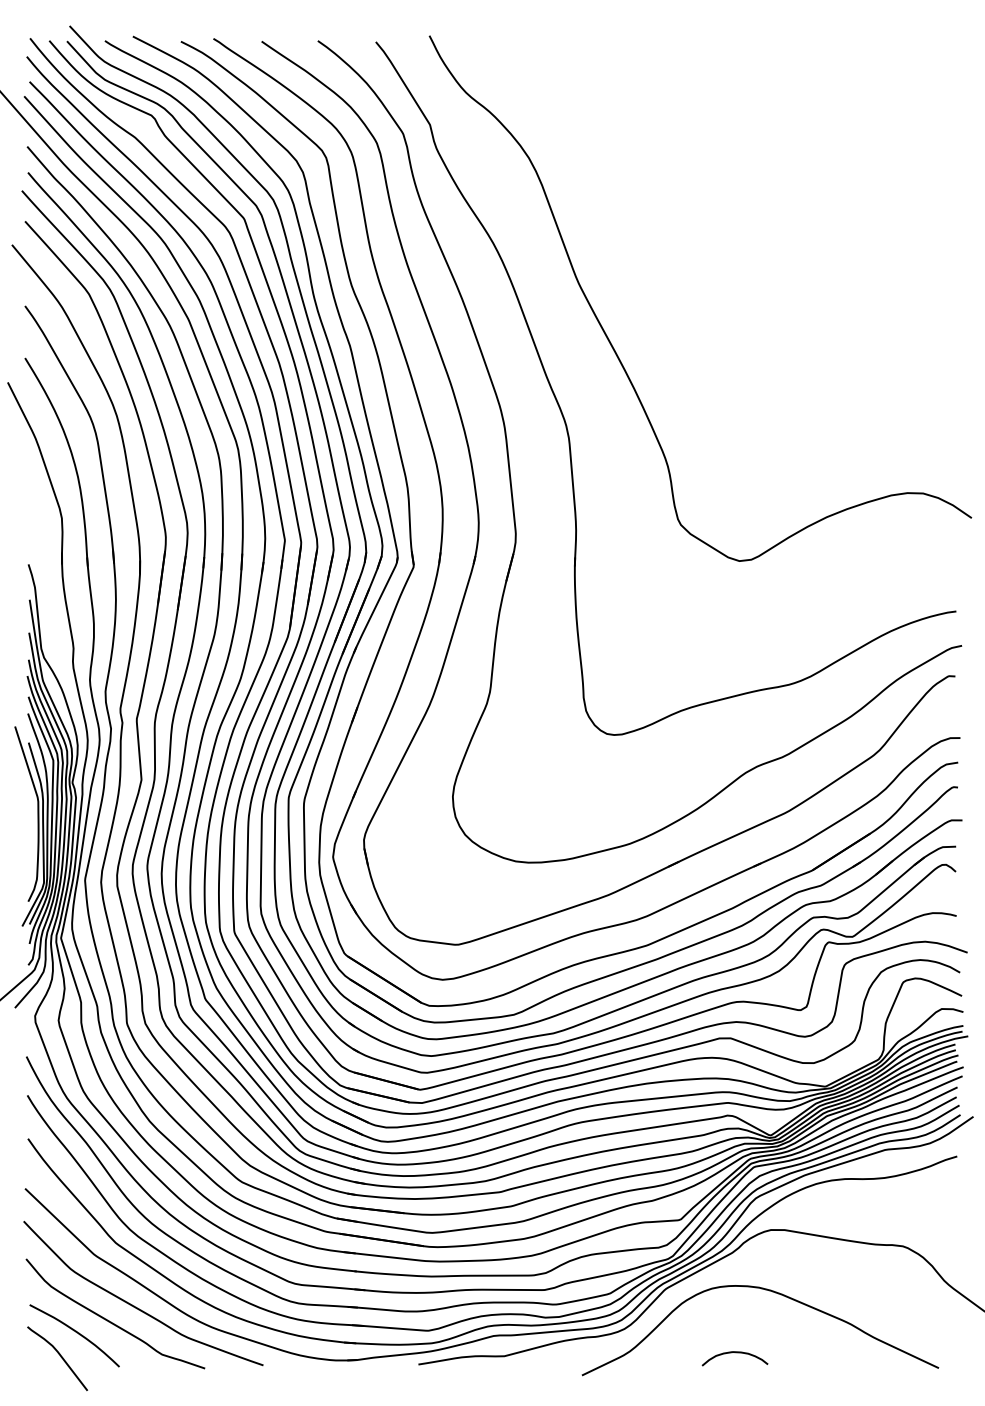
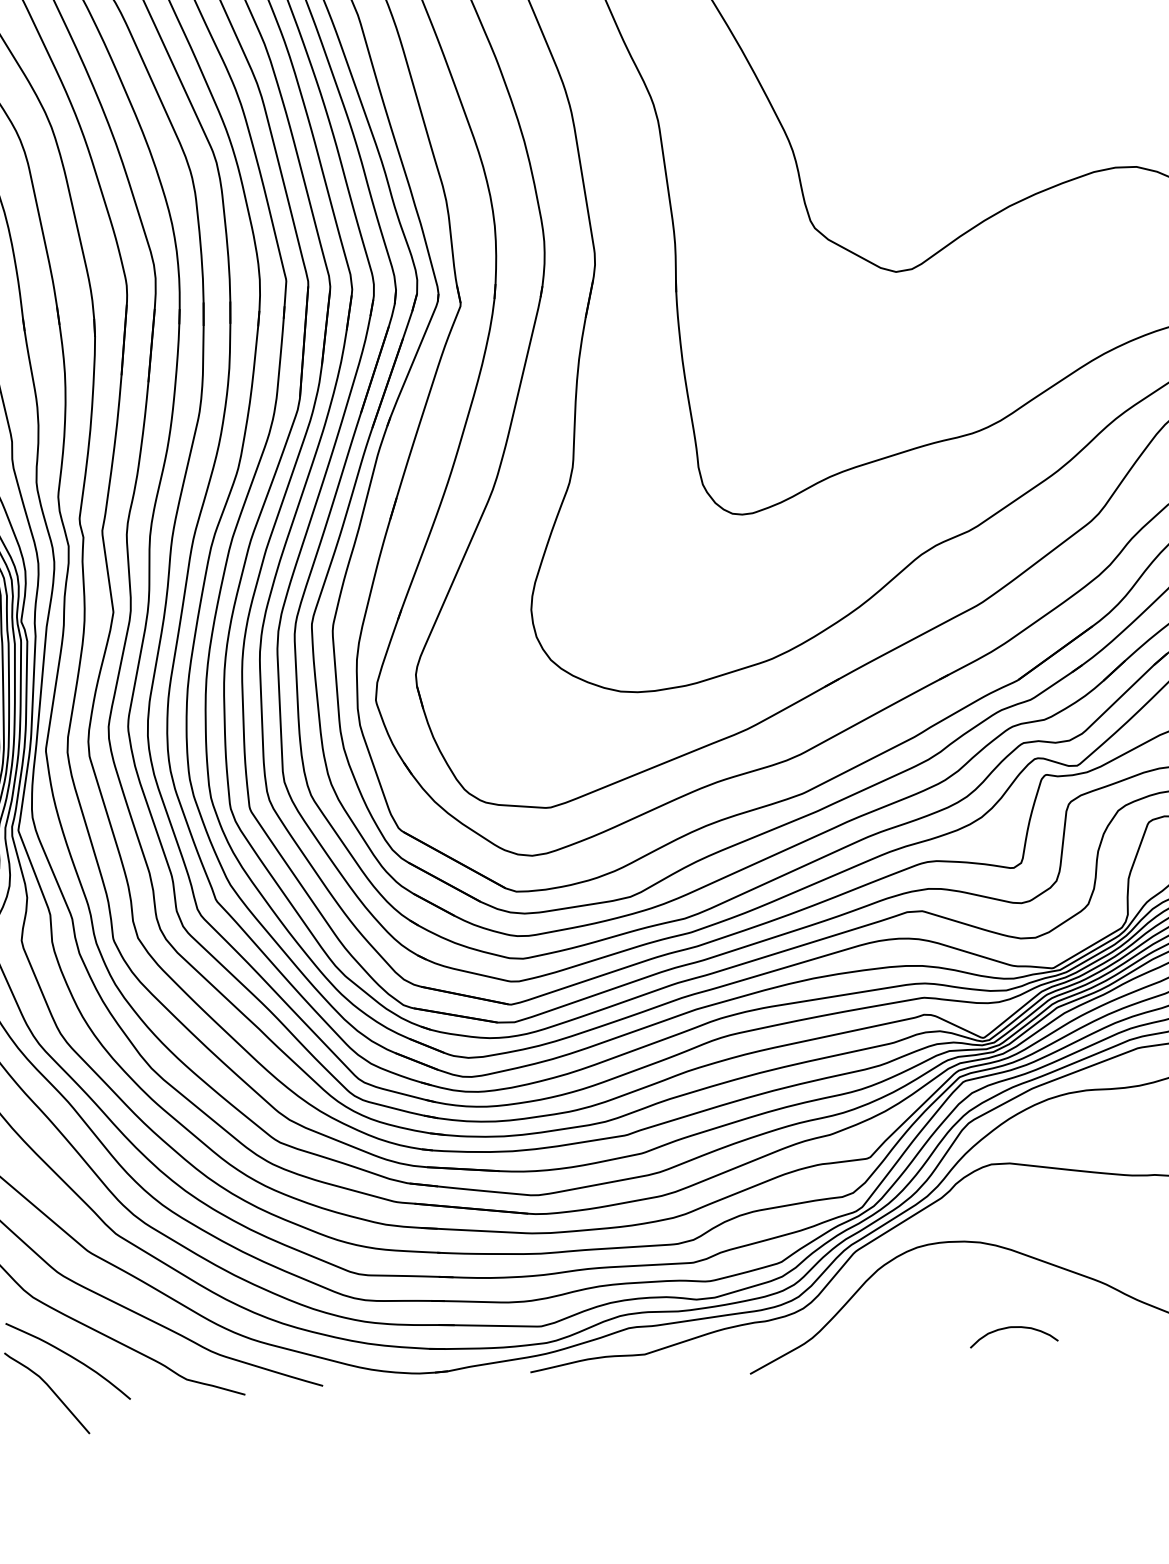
curve: (735, 1353) -> (1013, 1328), moved

